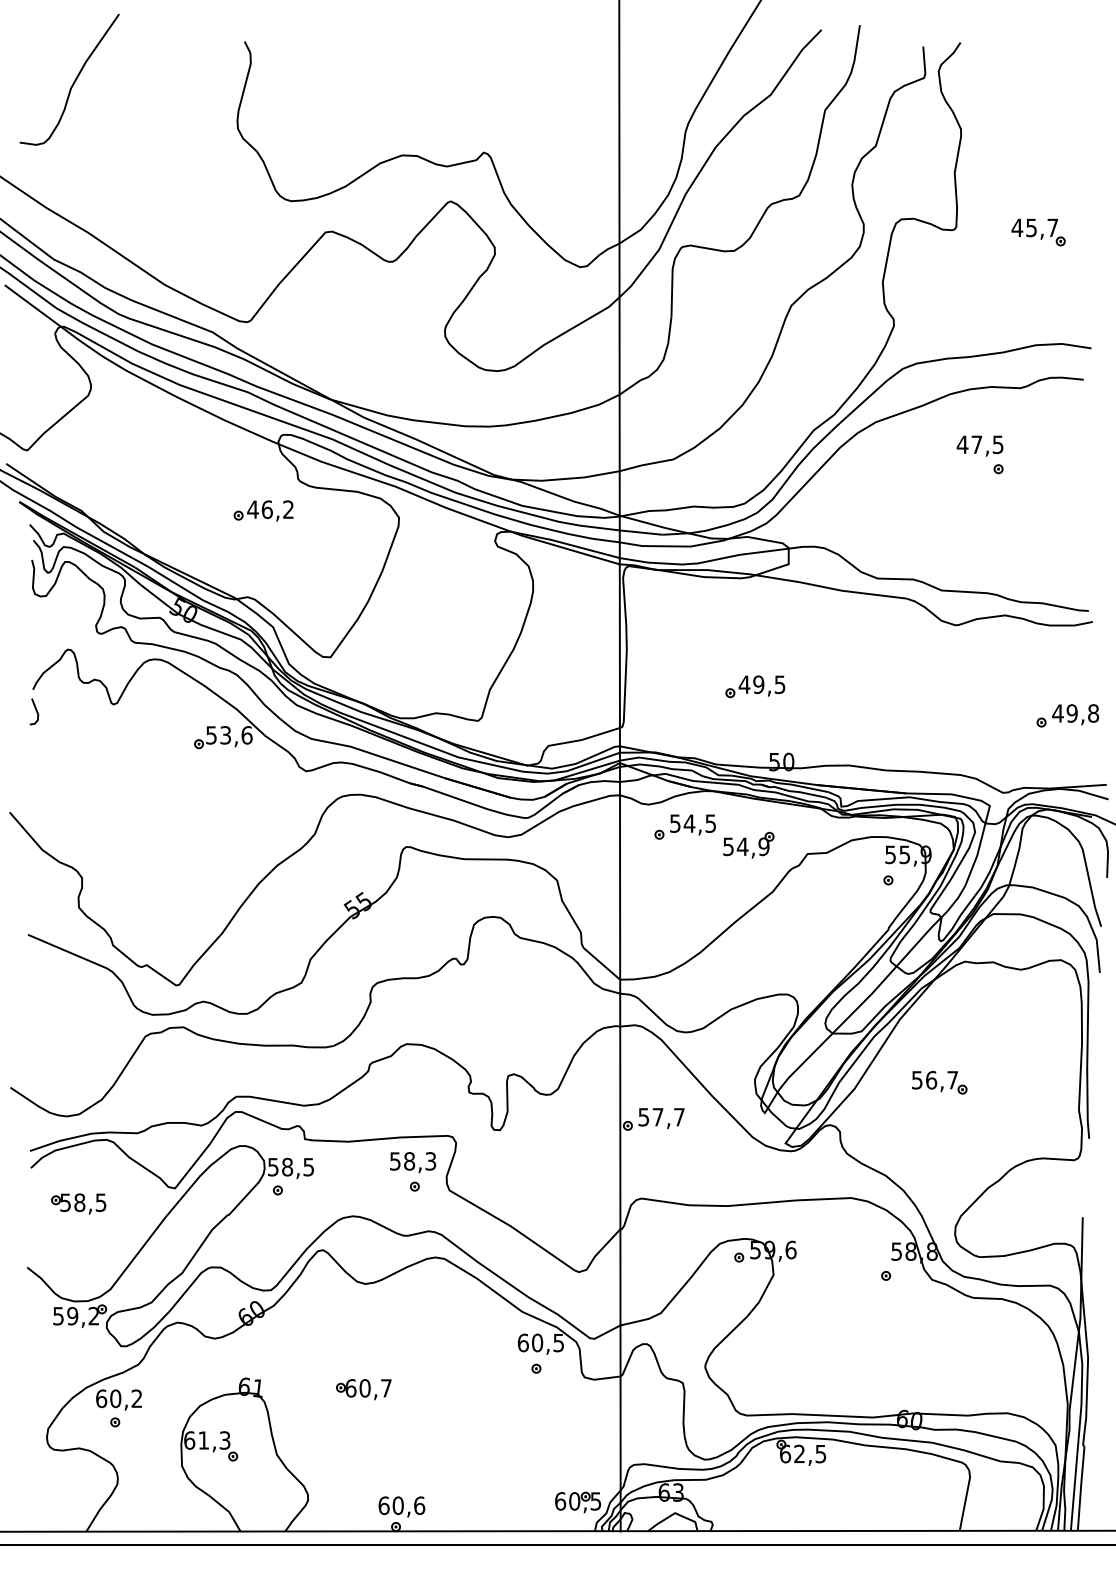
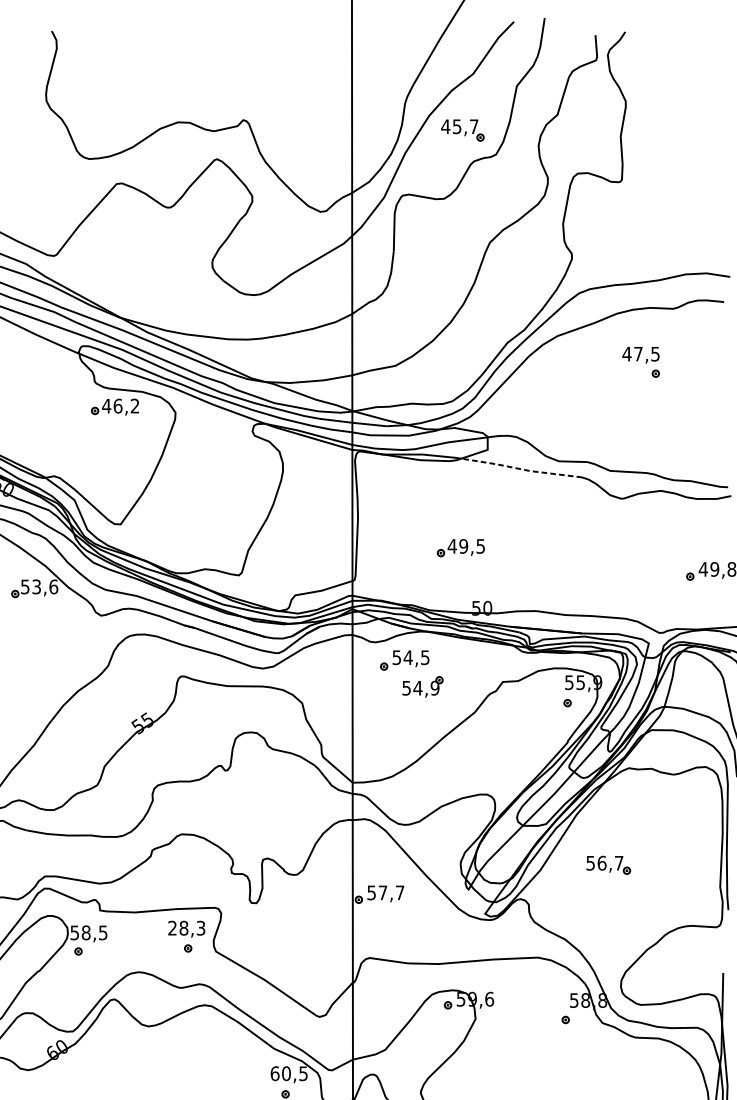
part: (1038, 232) -> (462, 130), moved
part: (263, 510) -> (115, 406), moved
line: (830, 588) -> (521, 469), solid -> dashed
part: (748, 844) -> (422, 686), moved
text: (395, 1161) -> (172, 928), 58,3 -> 28,3

